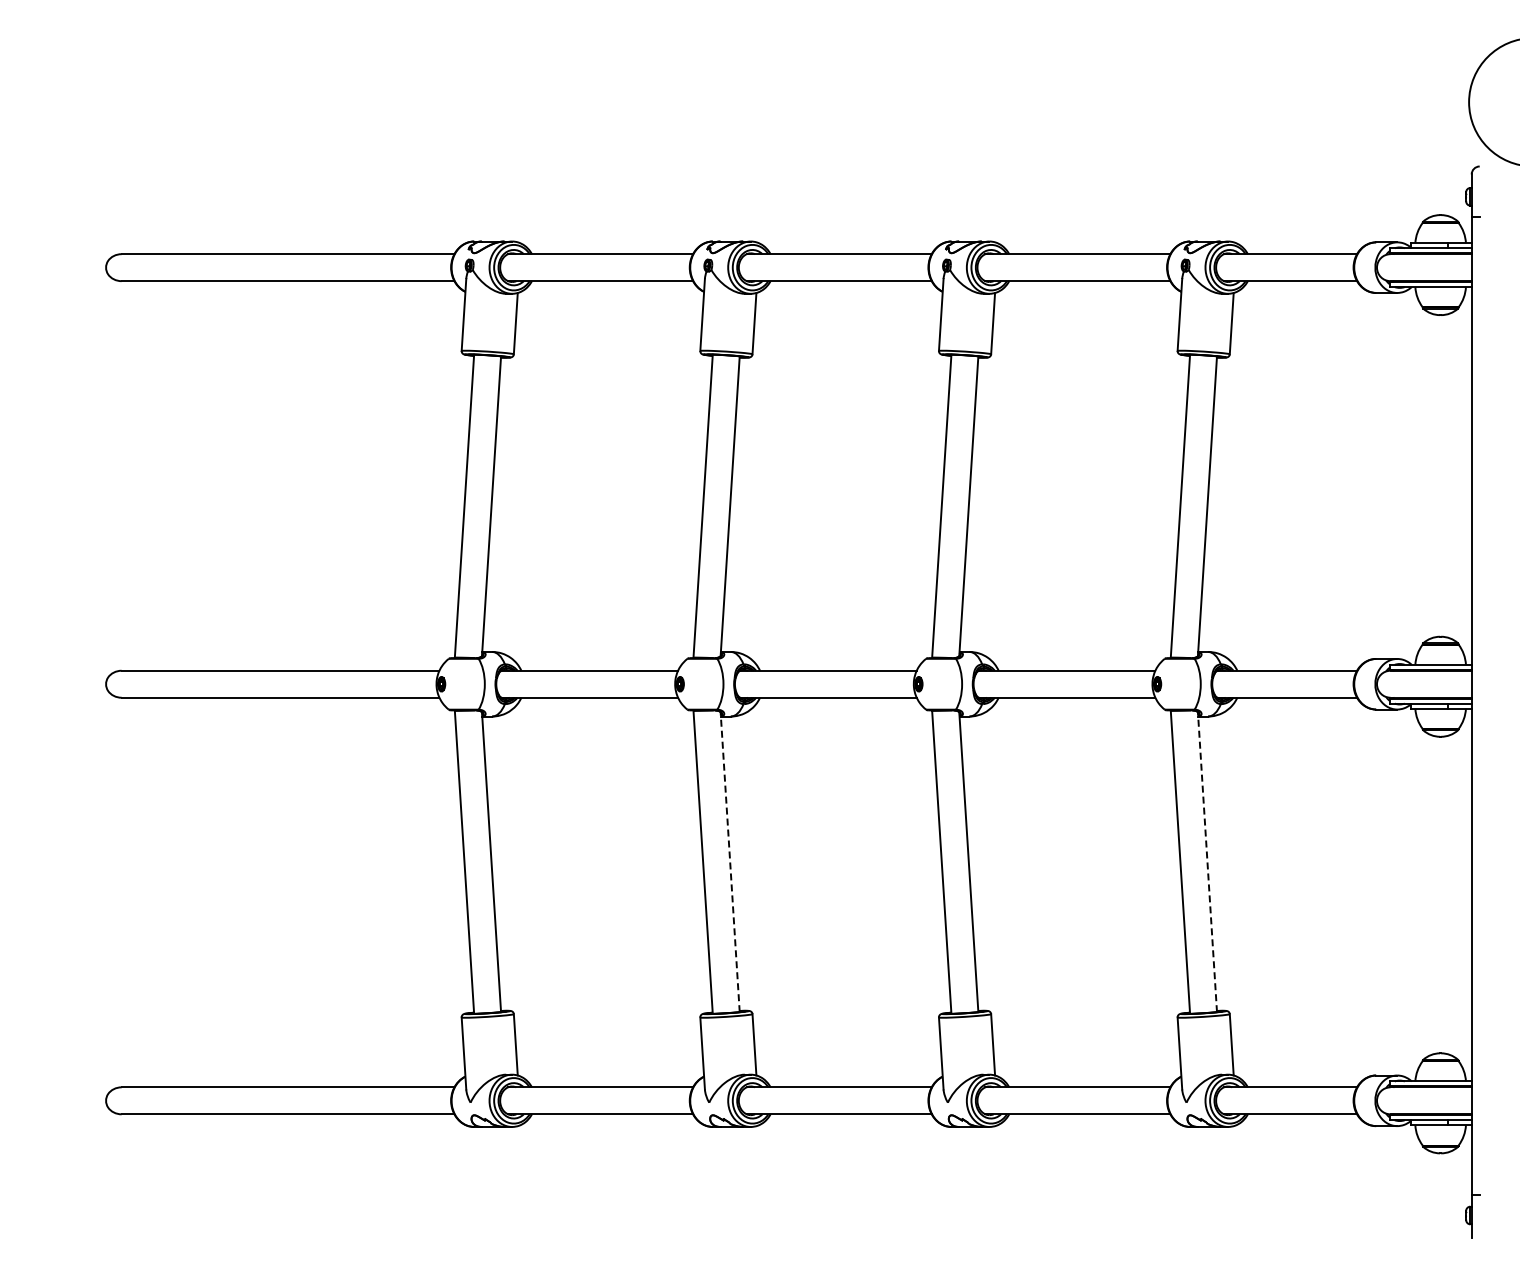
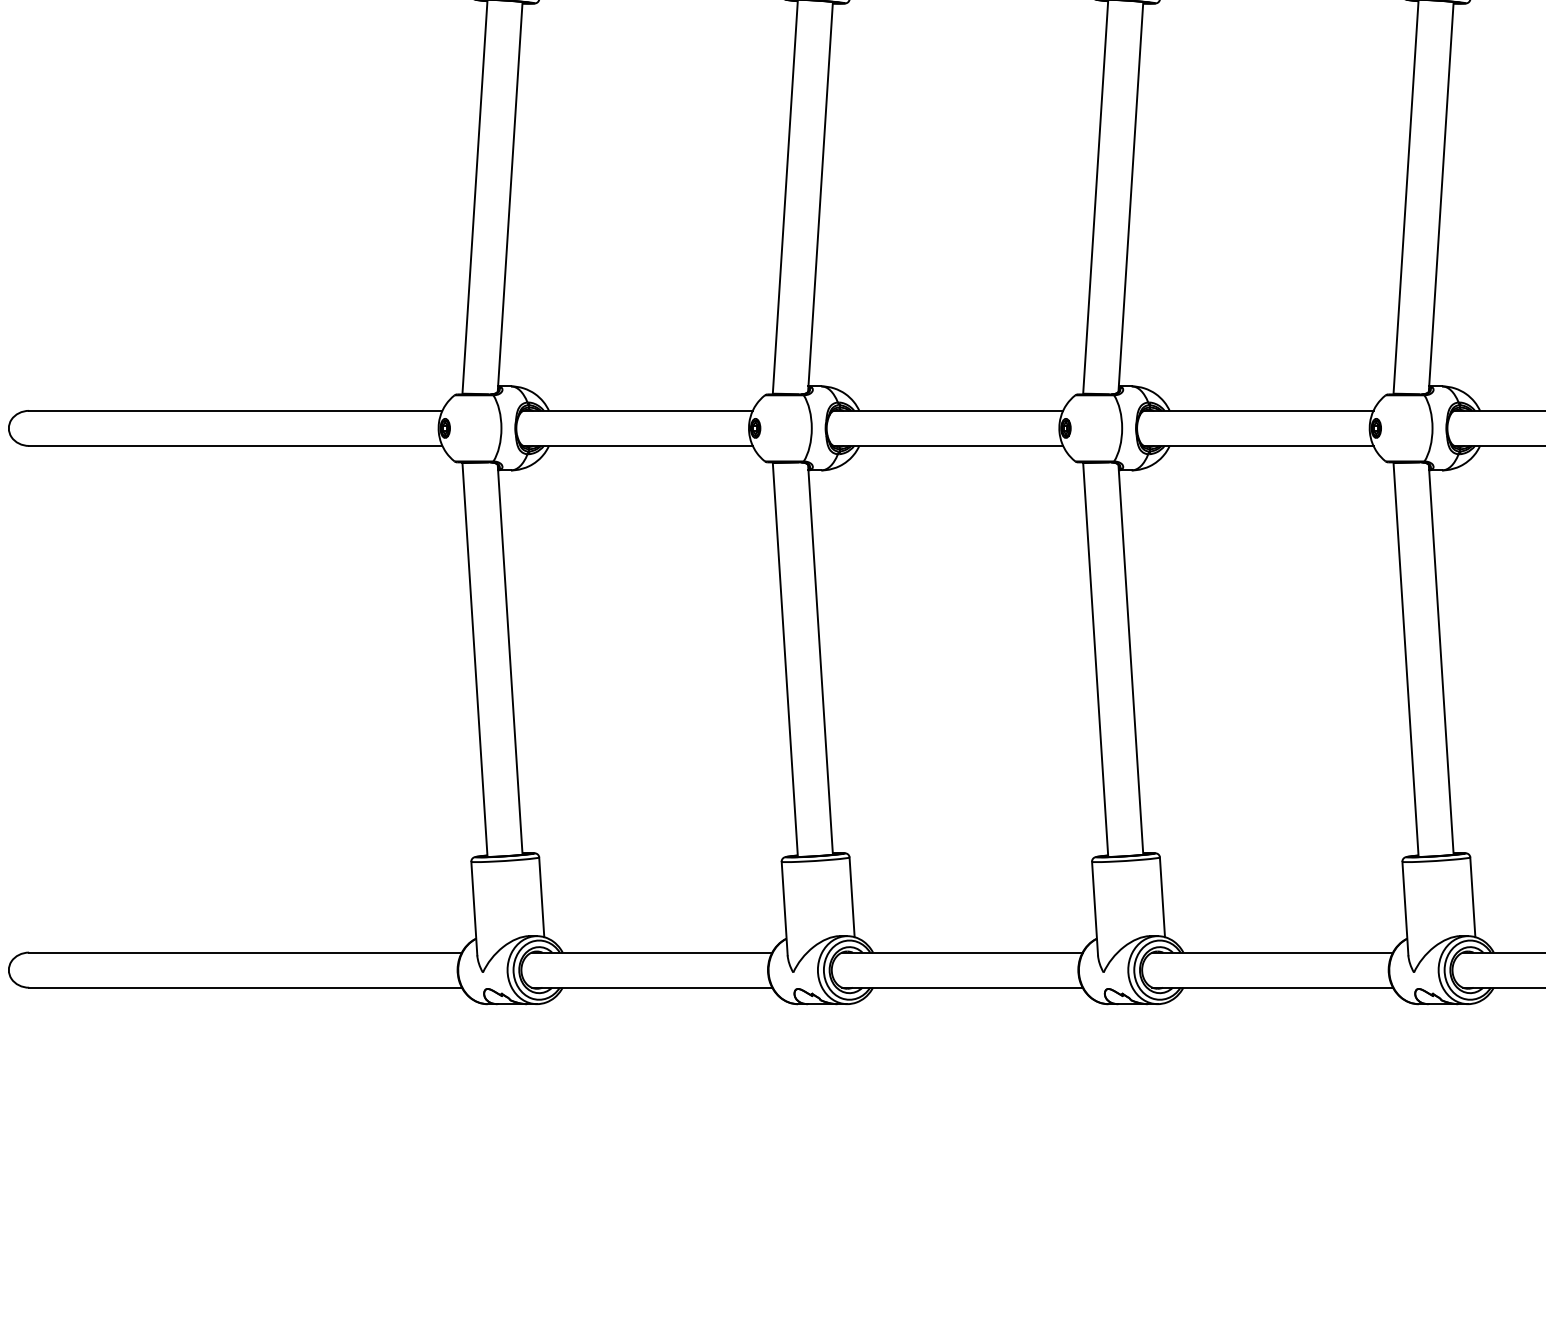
line: (730, 861) -> (820, 658), dashed -> solid
line: (1207, 861) -> (1441, 658), dashed -> solid

